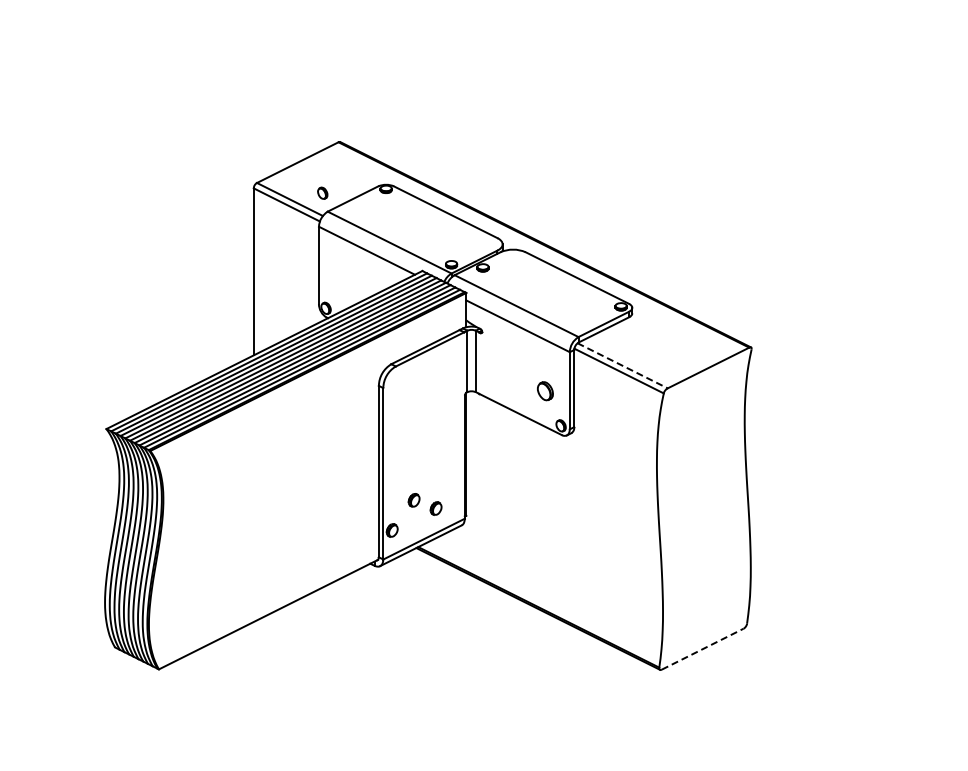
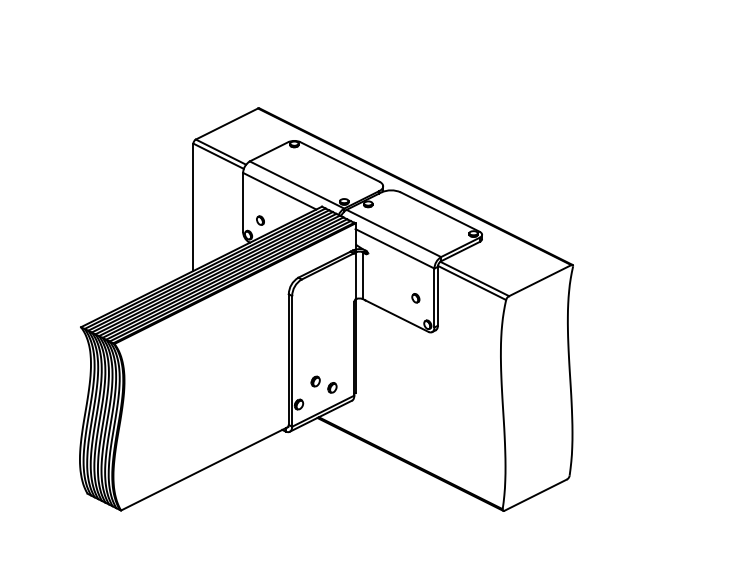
part: (322, 192) -> (260, 220), moved
line: (623, 366) -> (475, 279), dashed -> solid
part: (545, 390) -> (415, 297), size x0.62
line: (702, 649) -> (535, 495), dashed -> solid

